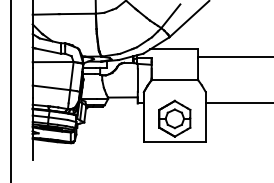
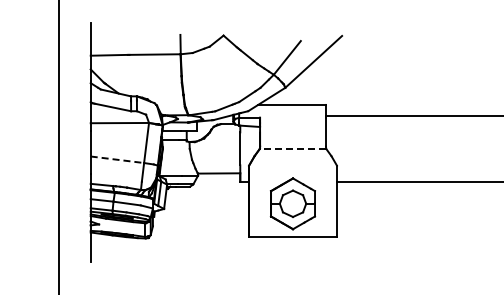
line: (174, 79) -> (292, 148), solid -> dashed
line: (51, 87) -> (117, 159), solid -> dashed

